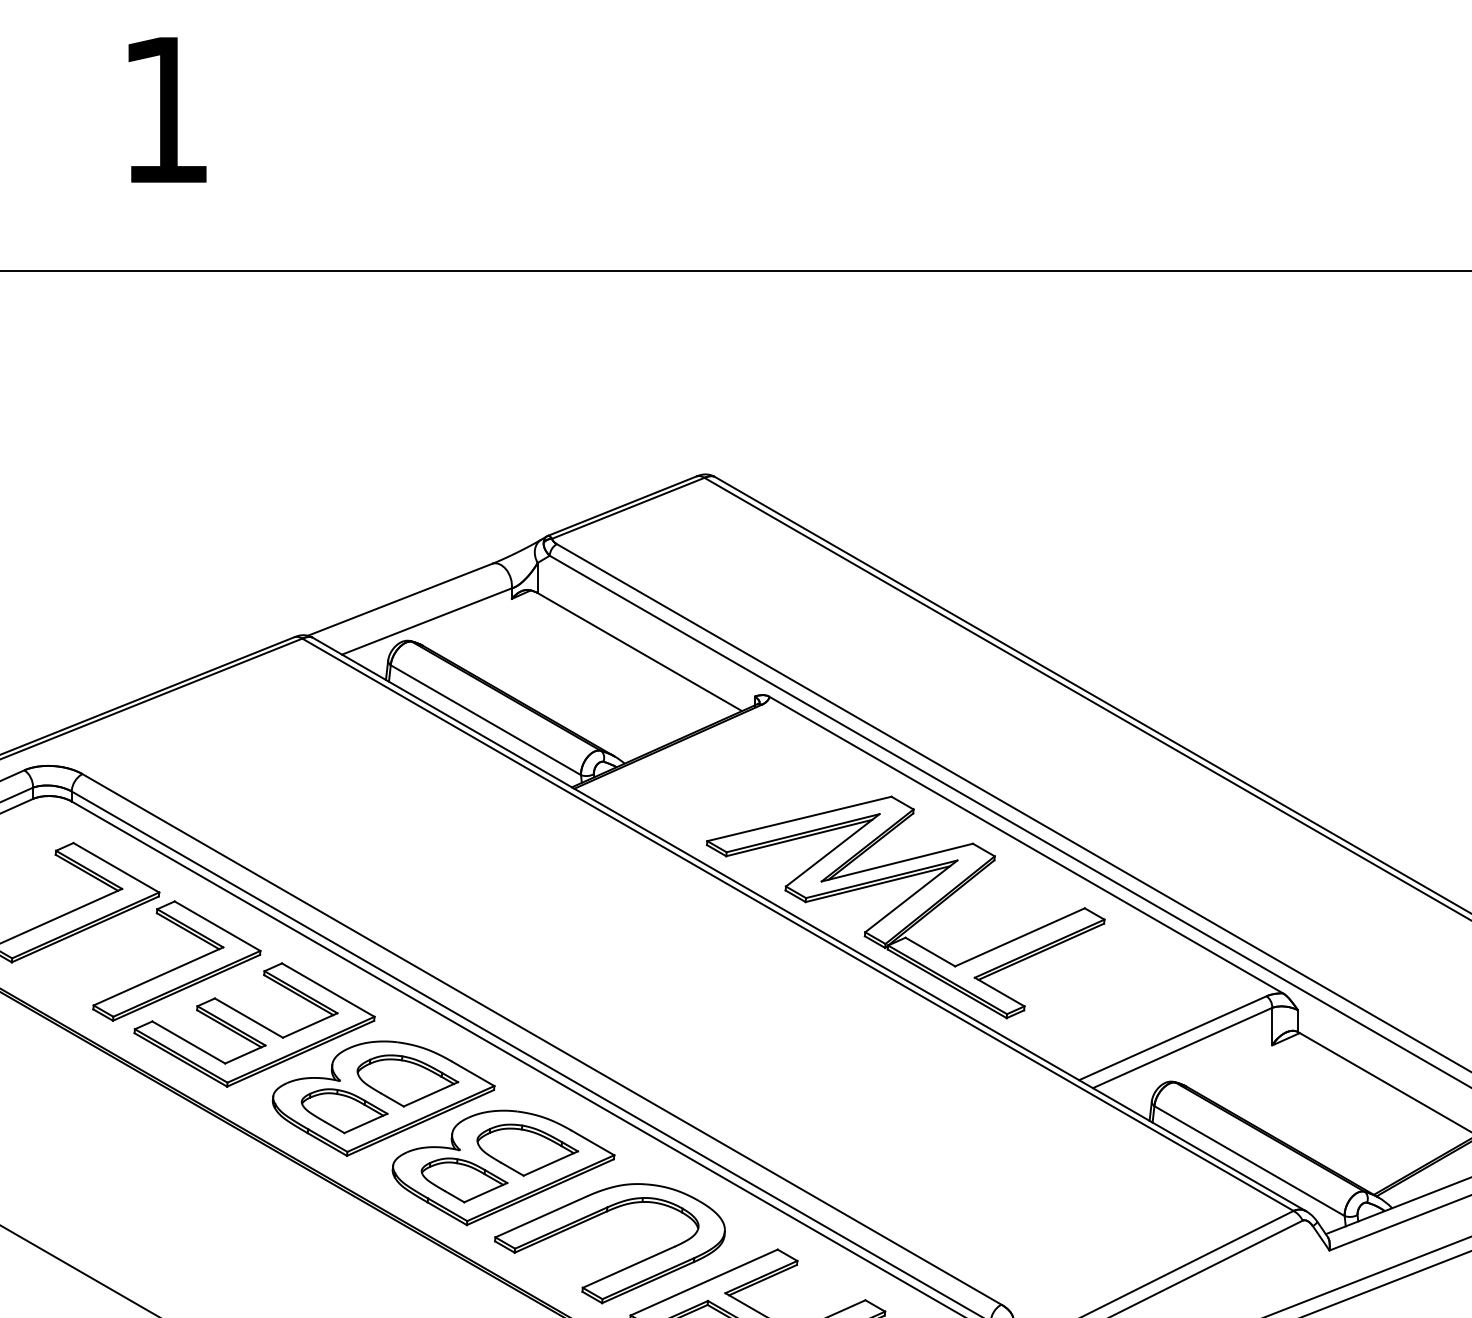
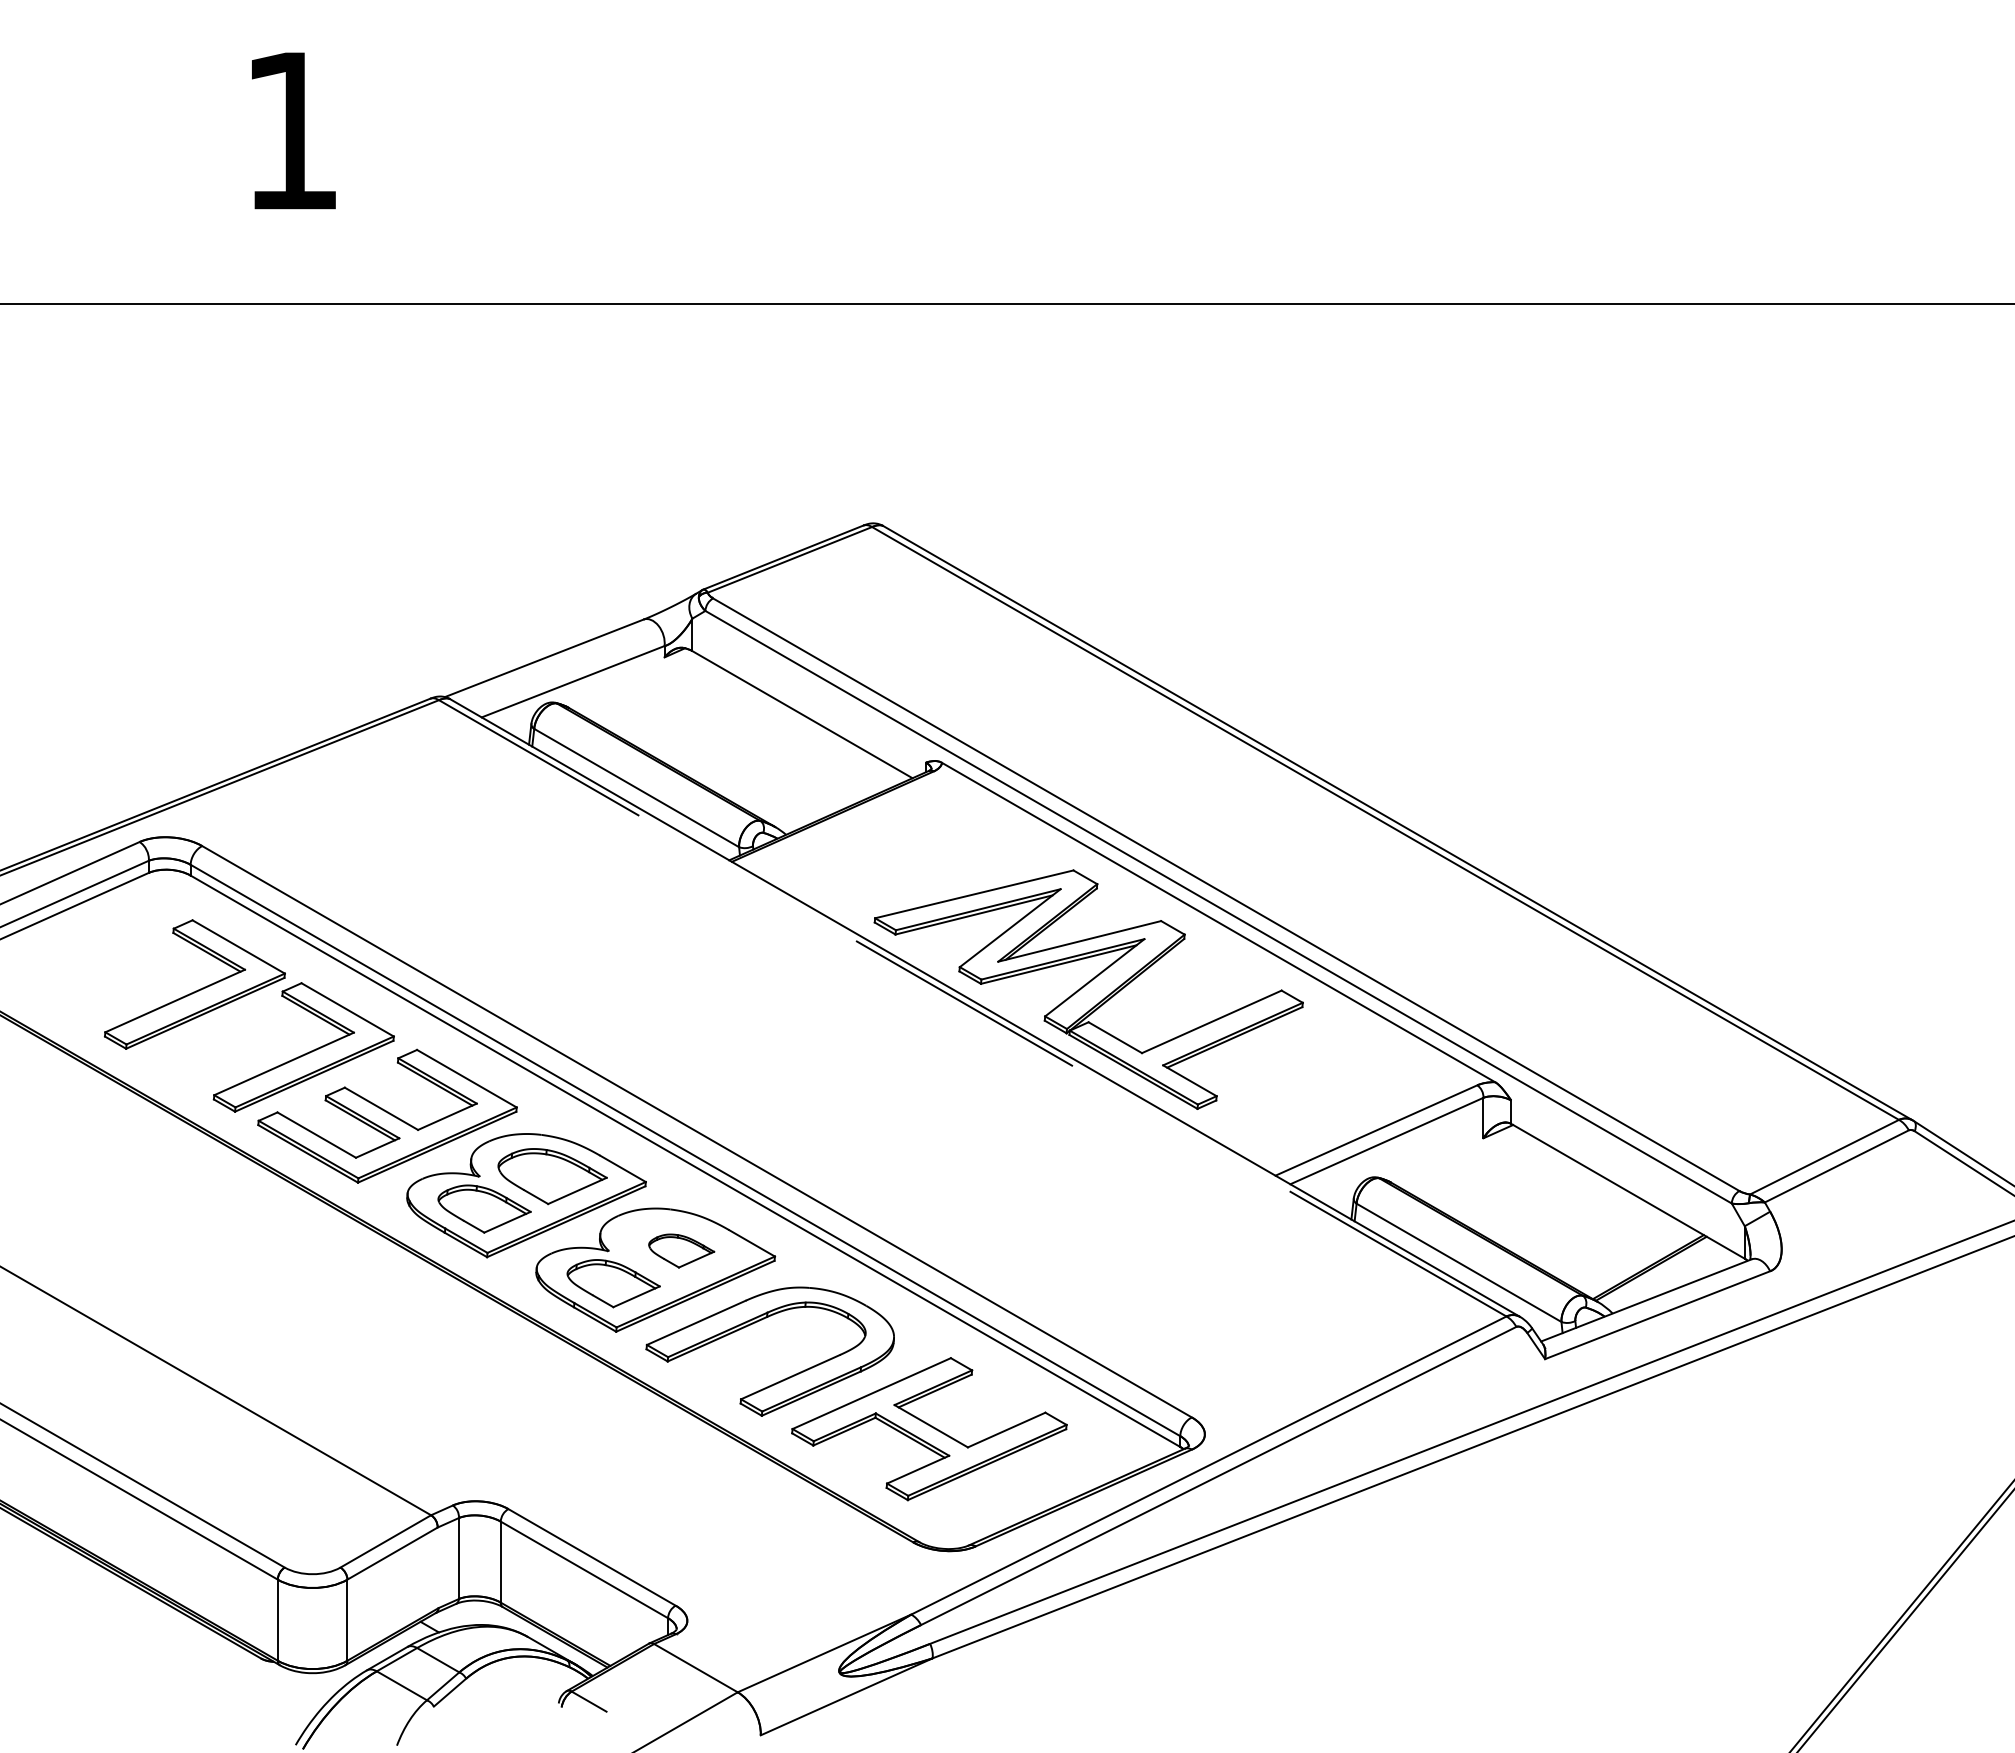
line: (797, 924) -> (972, 1008), solid -> dashed
part: (527, 1149) -> (681, 1250), size x0.6

